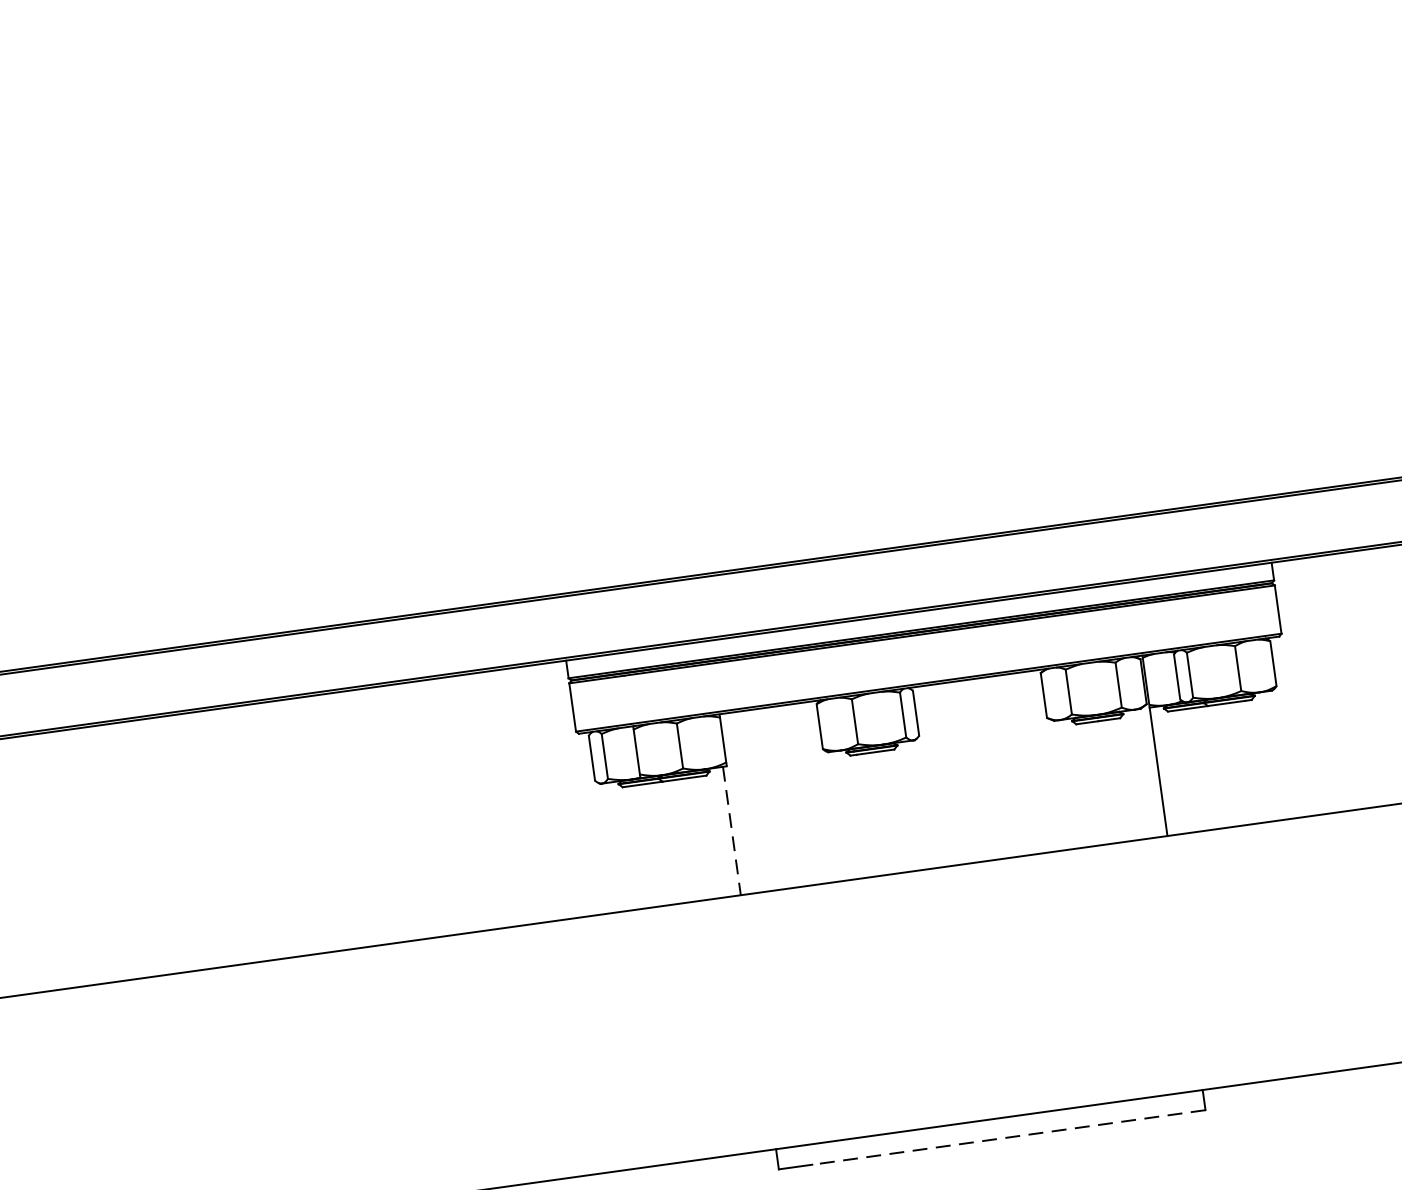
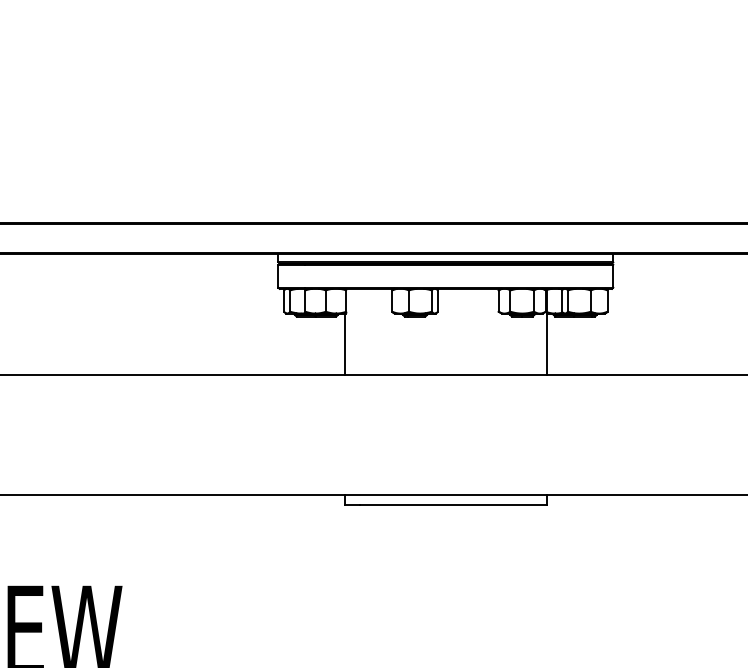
line: (731, 832) -> (344, 344), dashed -> solid
line: (1008, 1137) -> (453, 504), dashed -> solid

